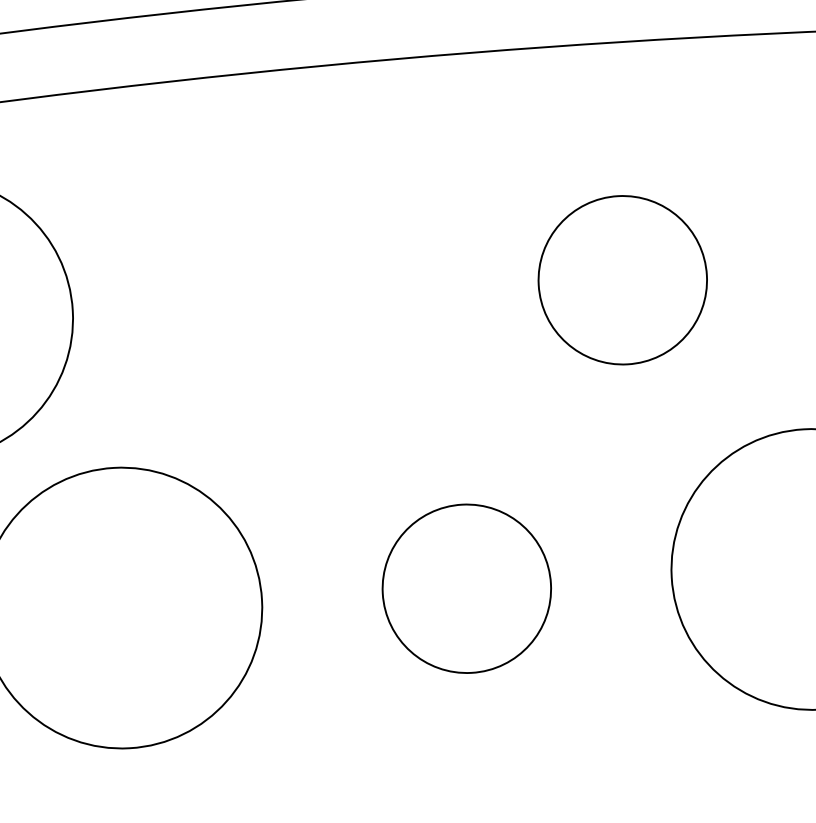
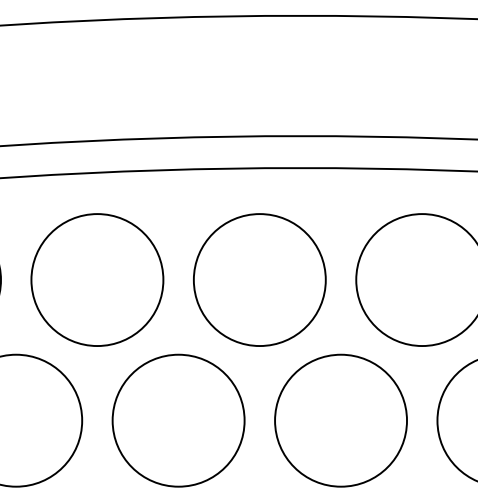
circle: (621, 279) -> (259, 279), size x1.67
circle: (277, 298) -> (97, 279), added
circle: (466, 588) -> (178, 420), size x1.67

